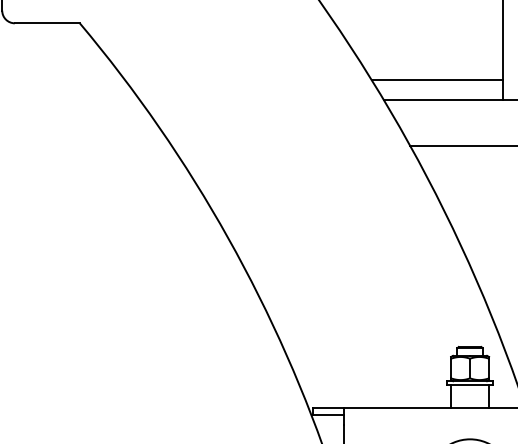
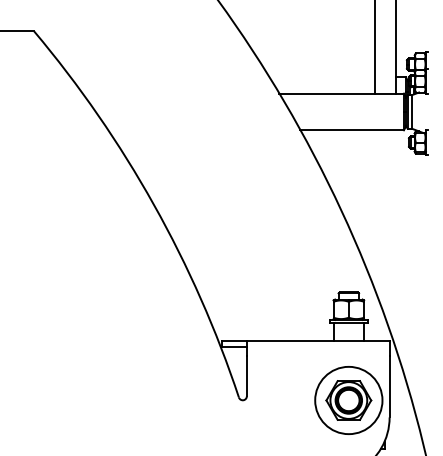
line: (437, 80) -> (322, 77), removed

